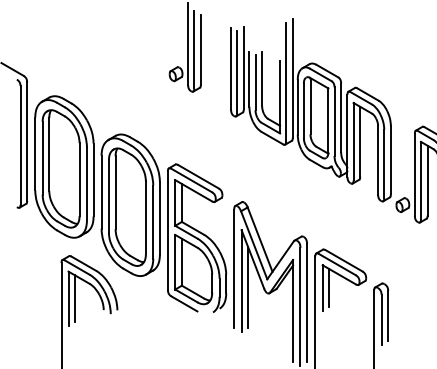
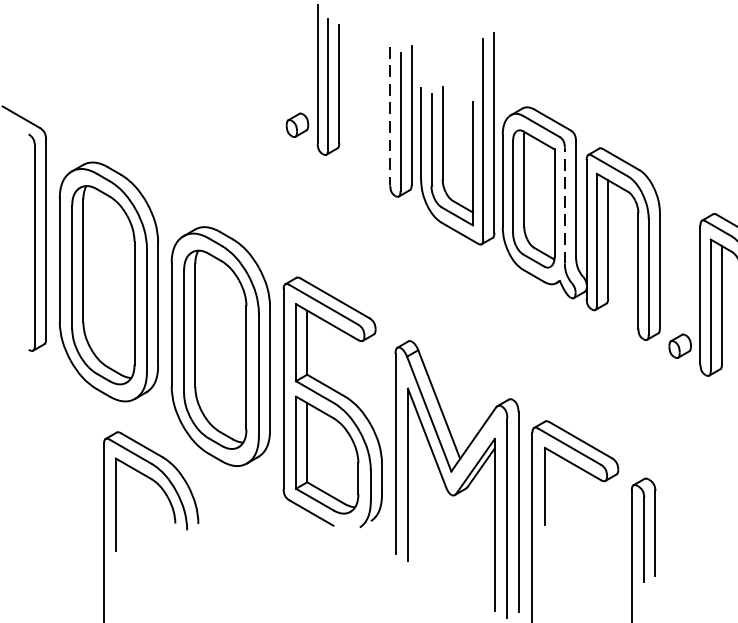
line: (231, 69) -> (390, 117), solid -> dashed
line: (334, 121) -> (564, 205), solid -> dashed
line: (248, 287) -> (419, 485), removed
line: (329, 288) -> (556, 487), removed
line: (75, 298) -> (127, 503), removed

